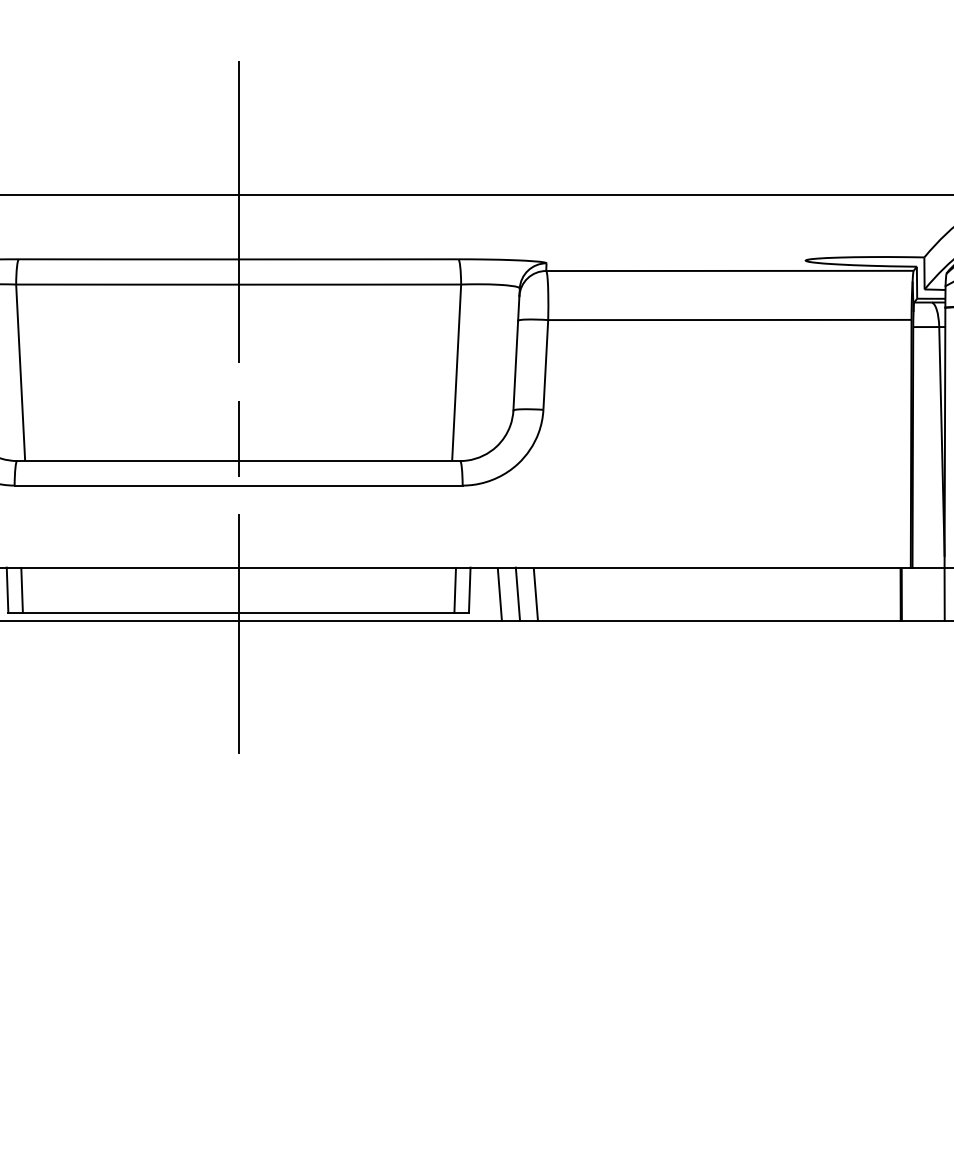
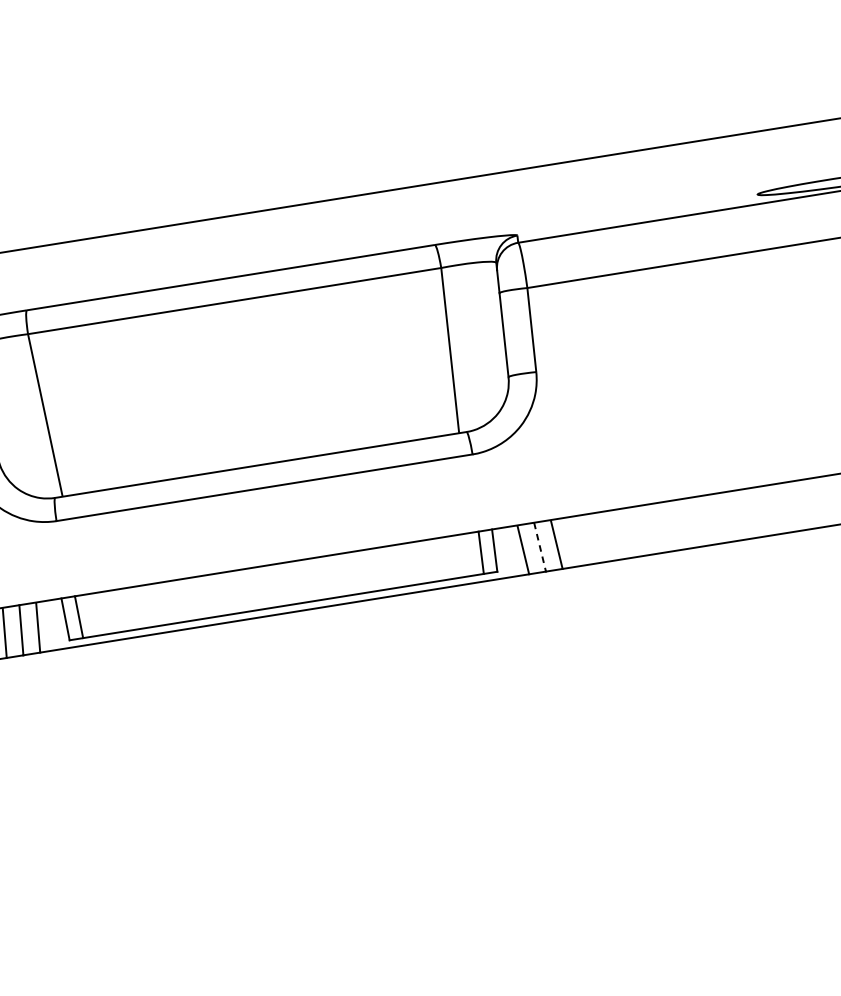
line: (238, 407) -> (252, 415), removed
line: (517, 594) -> (539, 547), solid -> dashed

